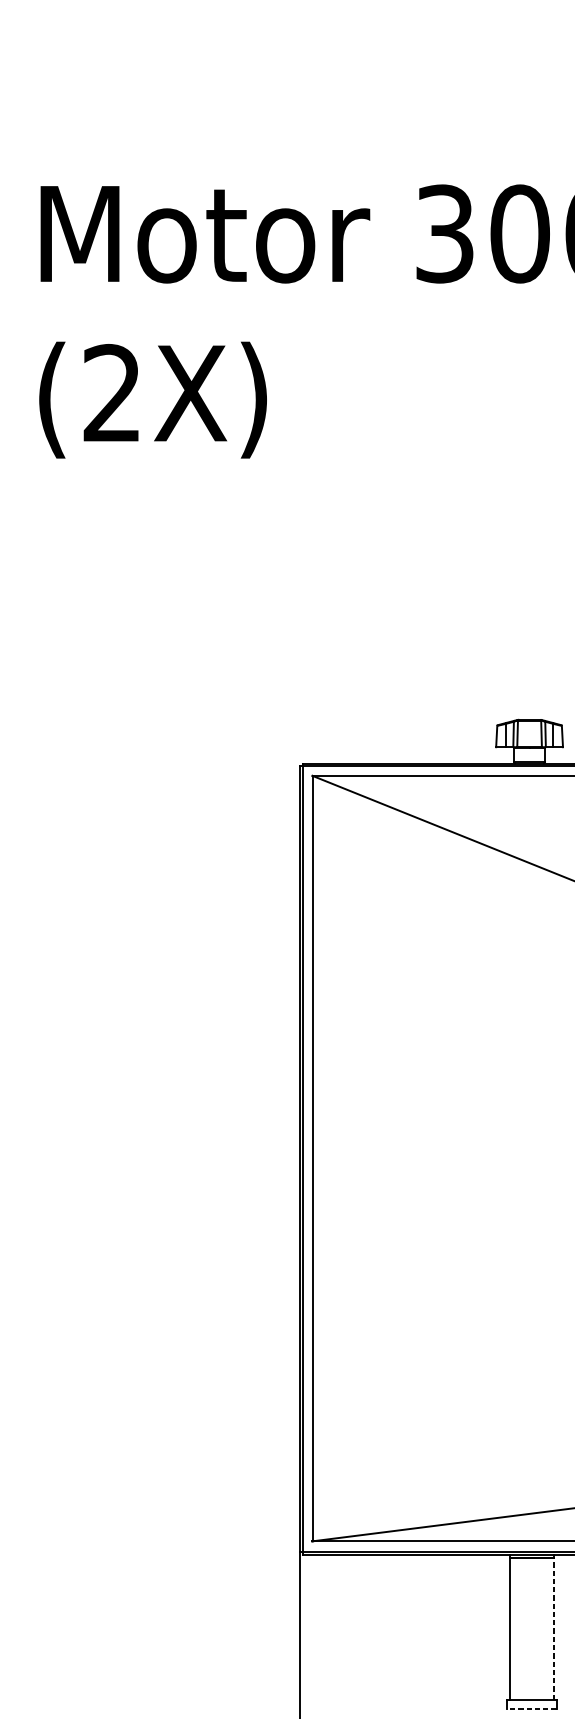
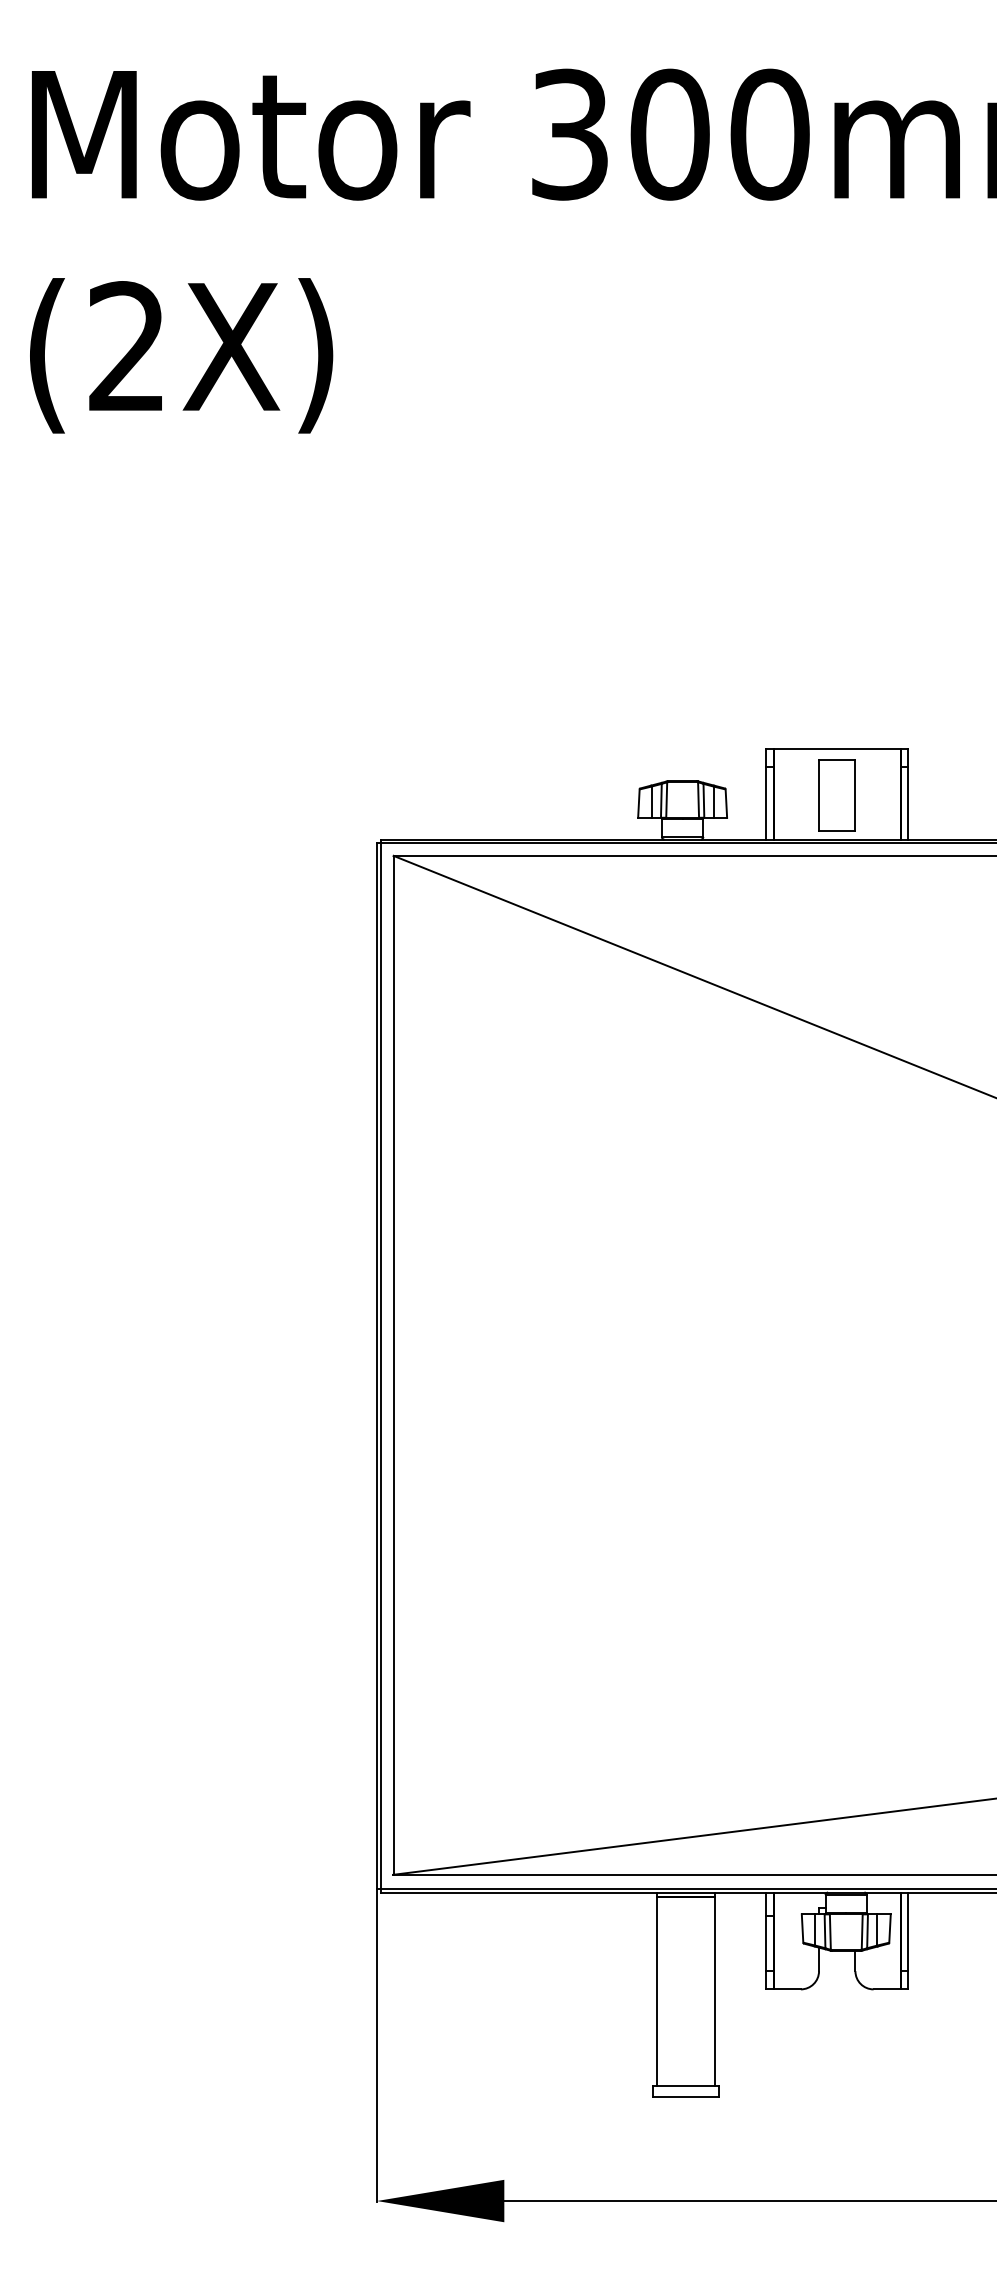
line: (553, 1629) -> (714, 1991), dashed -> solid
line: (531, 1708) -> (685, 2097), dashed -> solid

